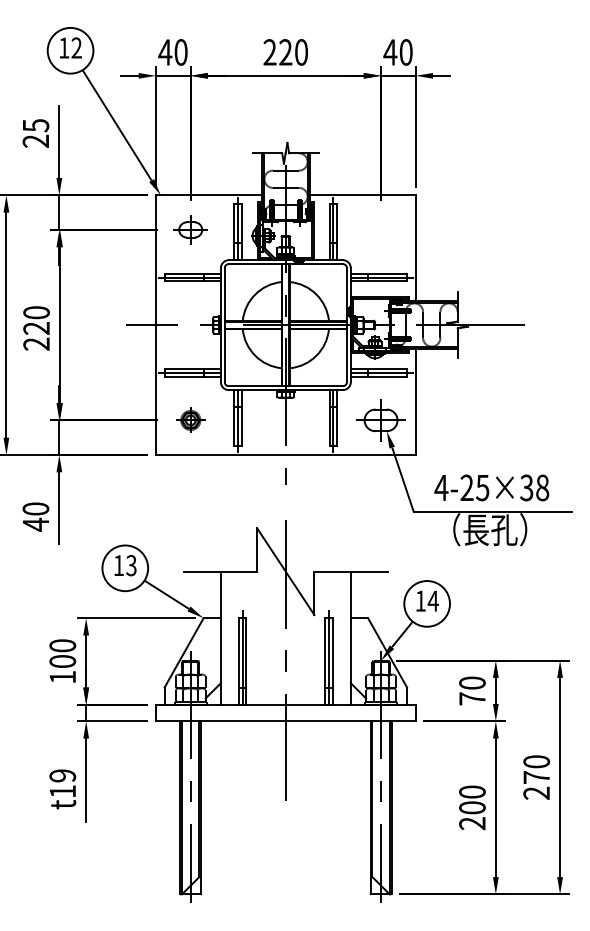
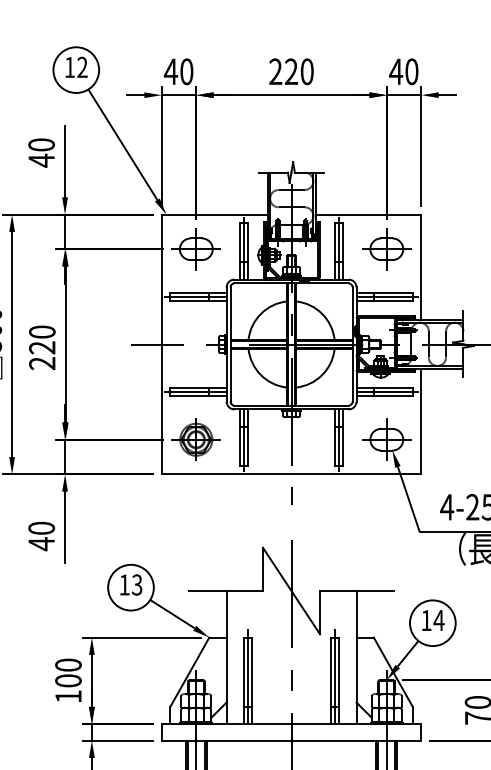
text: (35, 133) -> (41, 152), 25 -> 40
part: (190, 229) -> (196, 248), size x1.43
part: (380, 229) -> (386, 248), added
part: (190, 420) -> (196, 439), size x1.67

